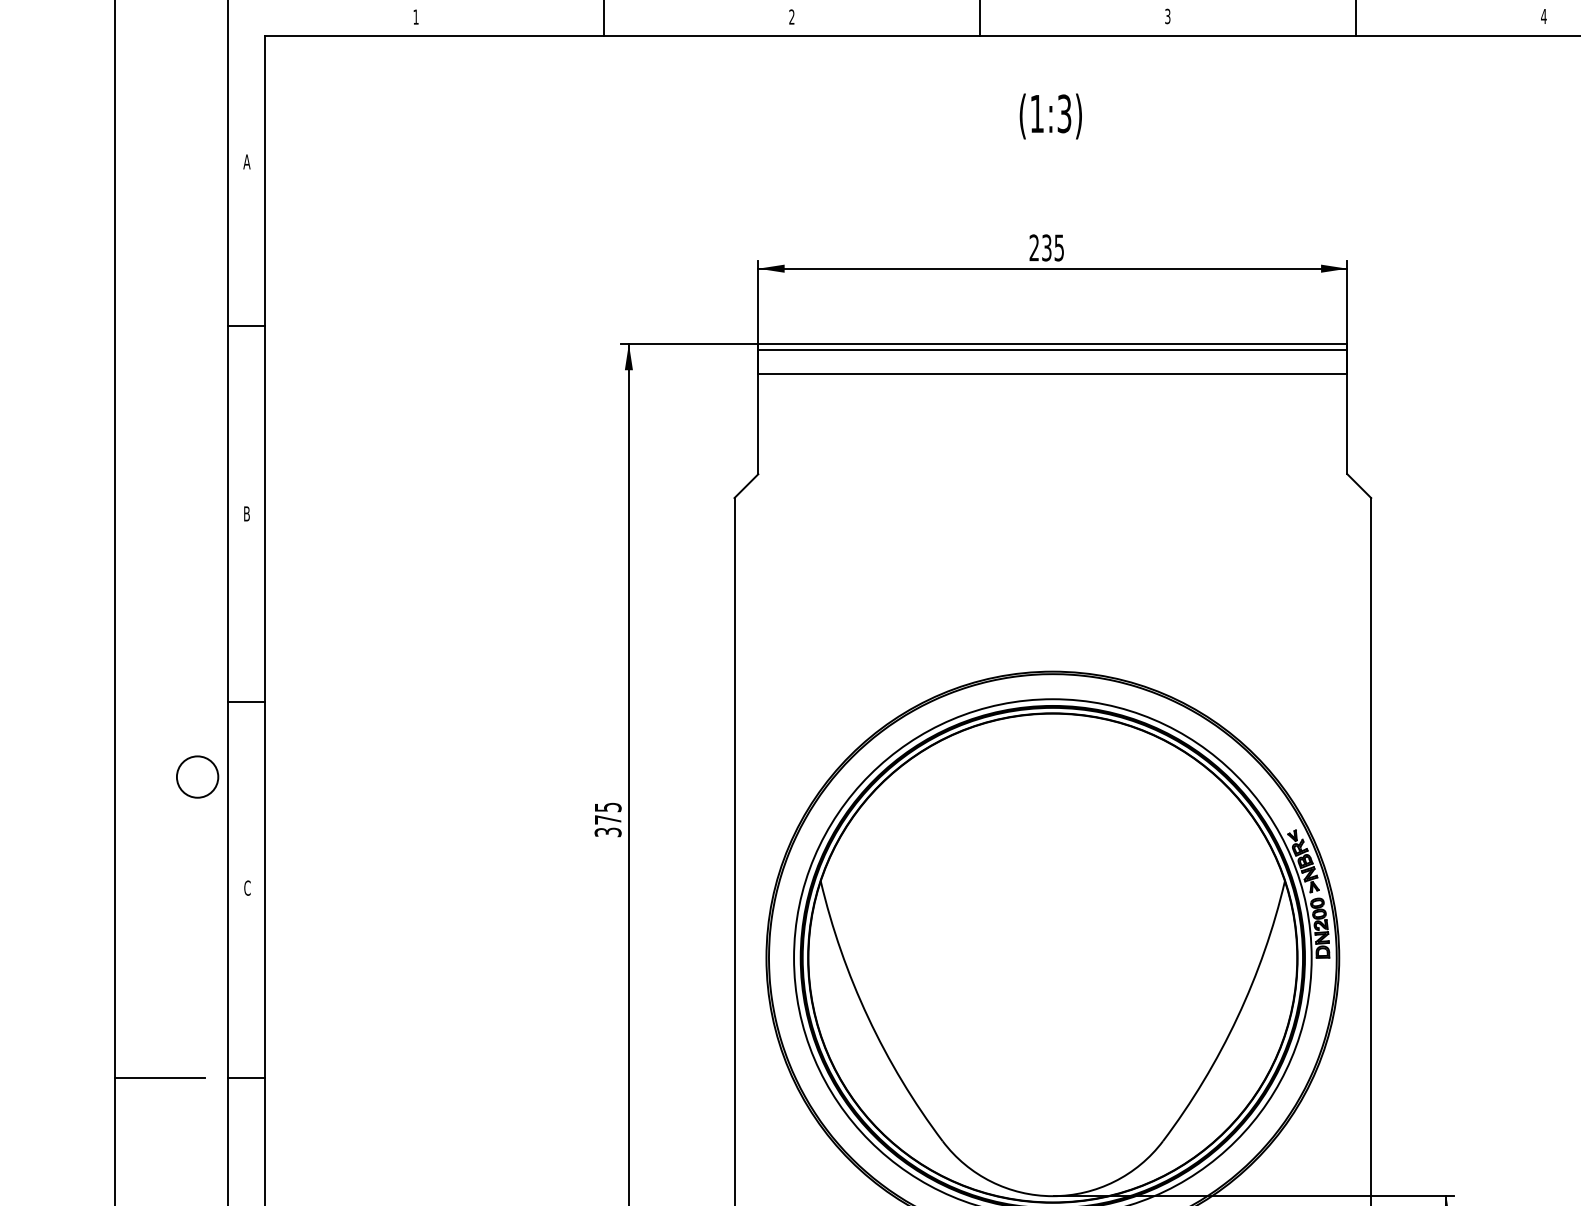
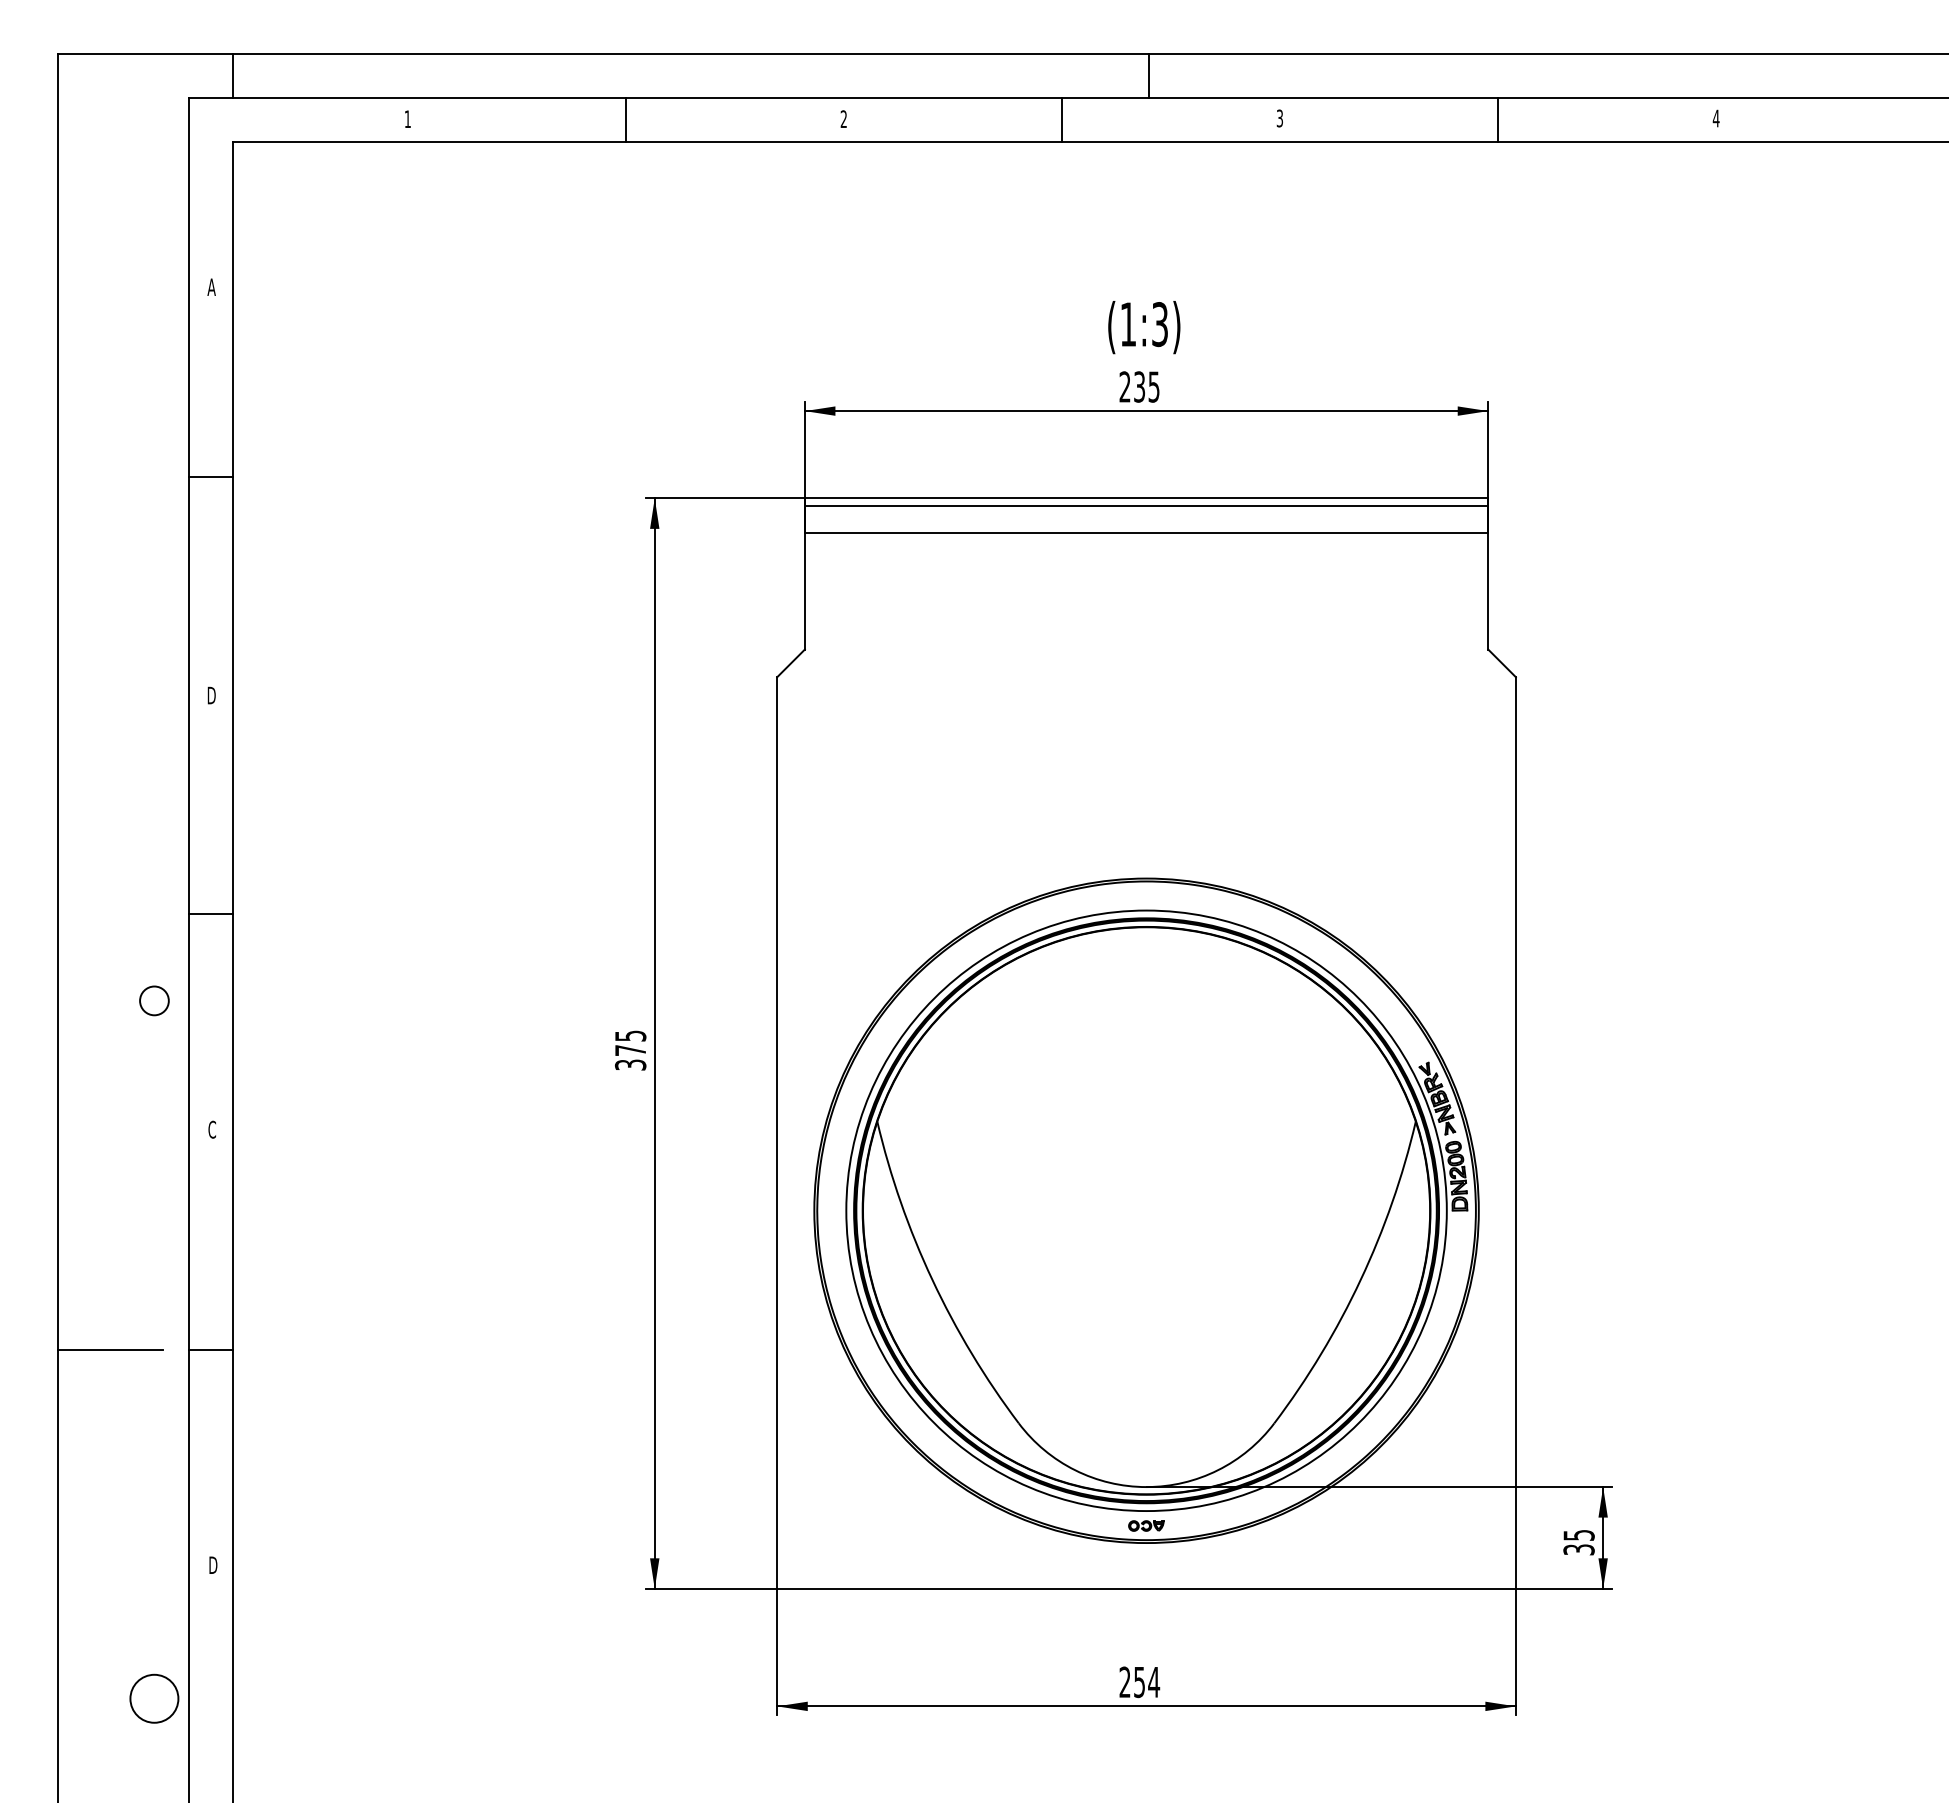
text: (1051, 116) -> (1144, 327), moved
text: (246, 513) -> (211, 695), B -> D
circle: (197, 776) -> (154, 1000), size x0.6

